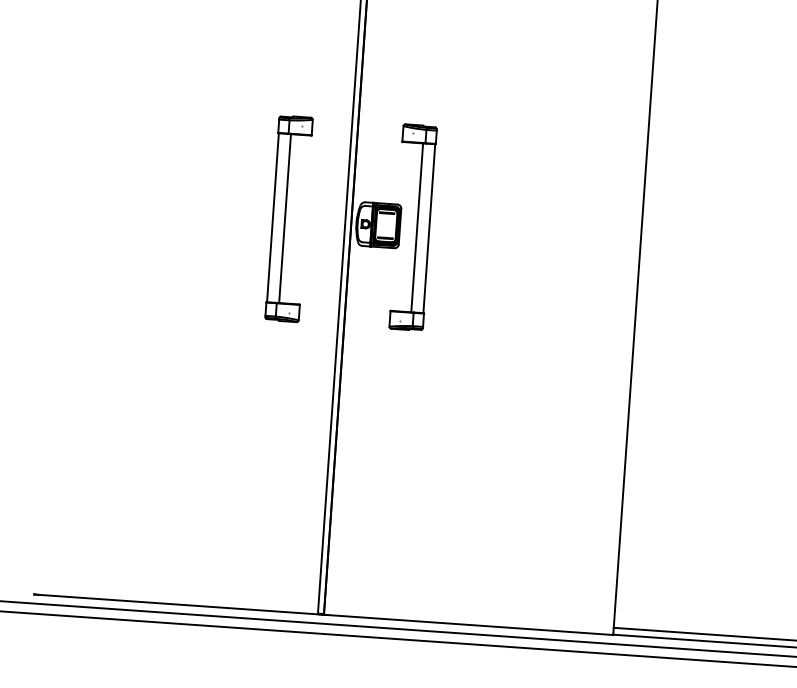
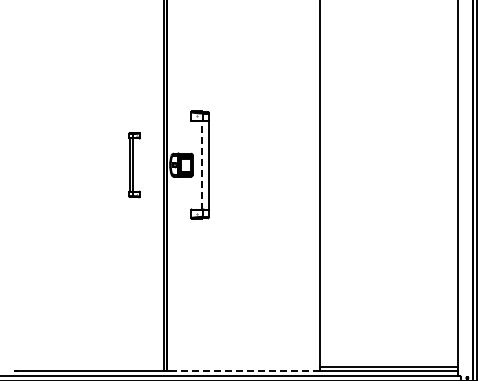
part: (288, 217) -> (134, 164), size x0.6
line: (418, 226) -> (202, 164), solid -> dashed
line: (468, 625) -> (243, 371), solid -> dashed

